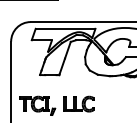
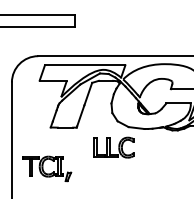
part: (78, 104) -> (113, 147), moved

